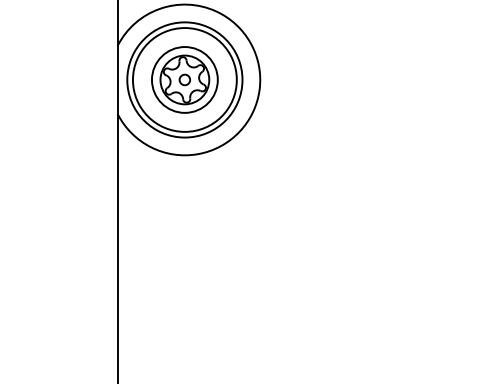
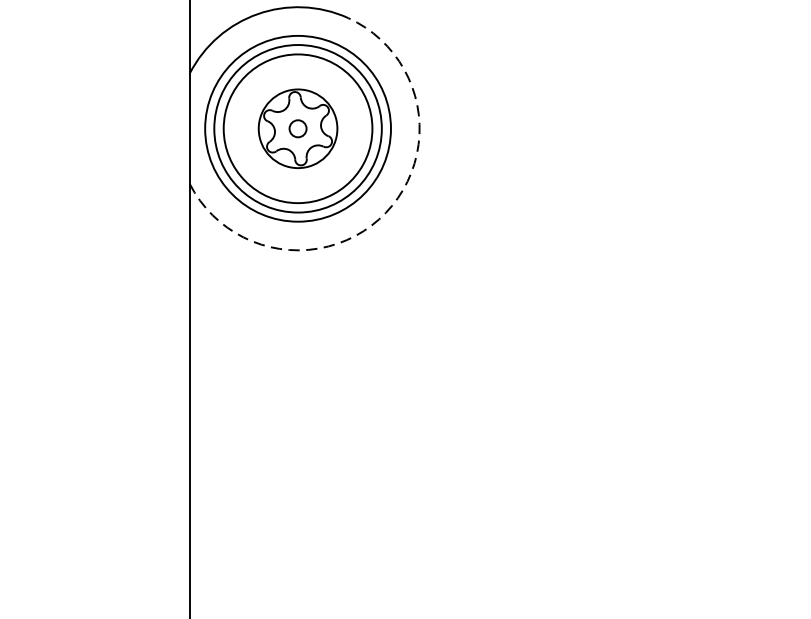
circle: (184, 79) -> (297, 128), size x1.4
arc: (239, 132) -> (386, 213), solid -> dashed

